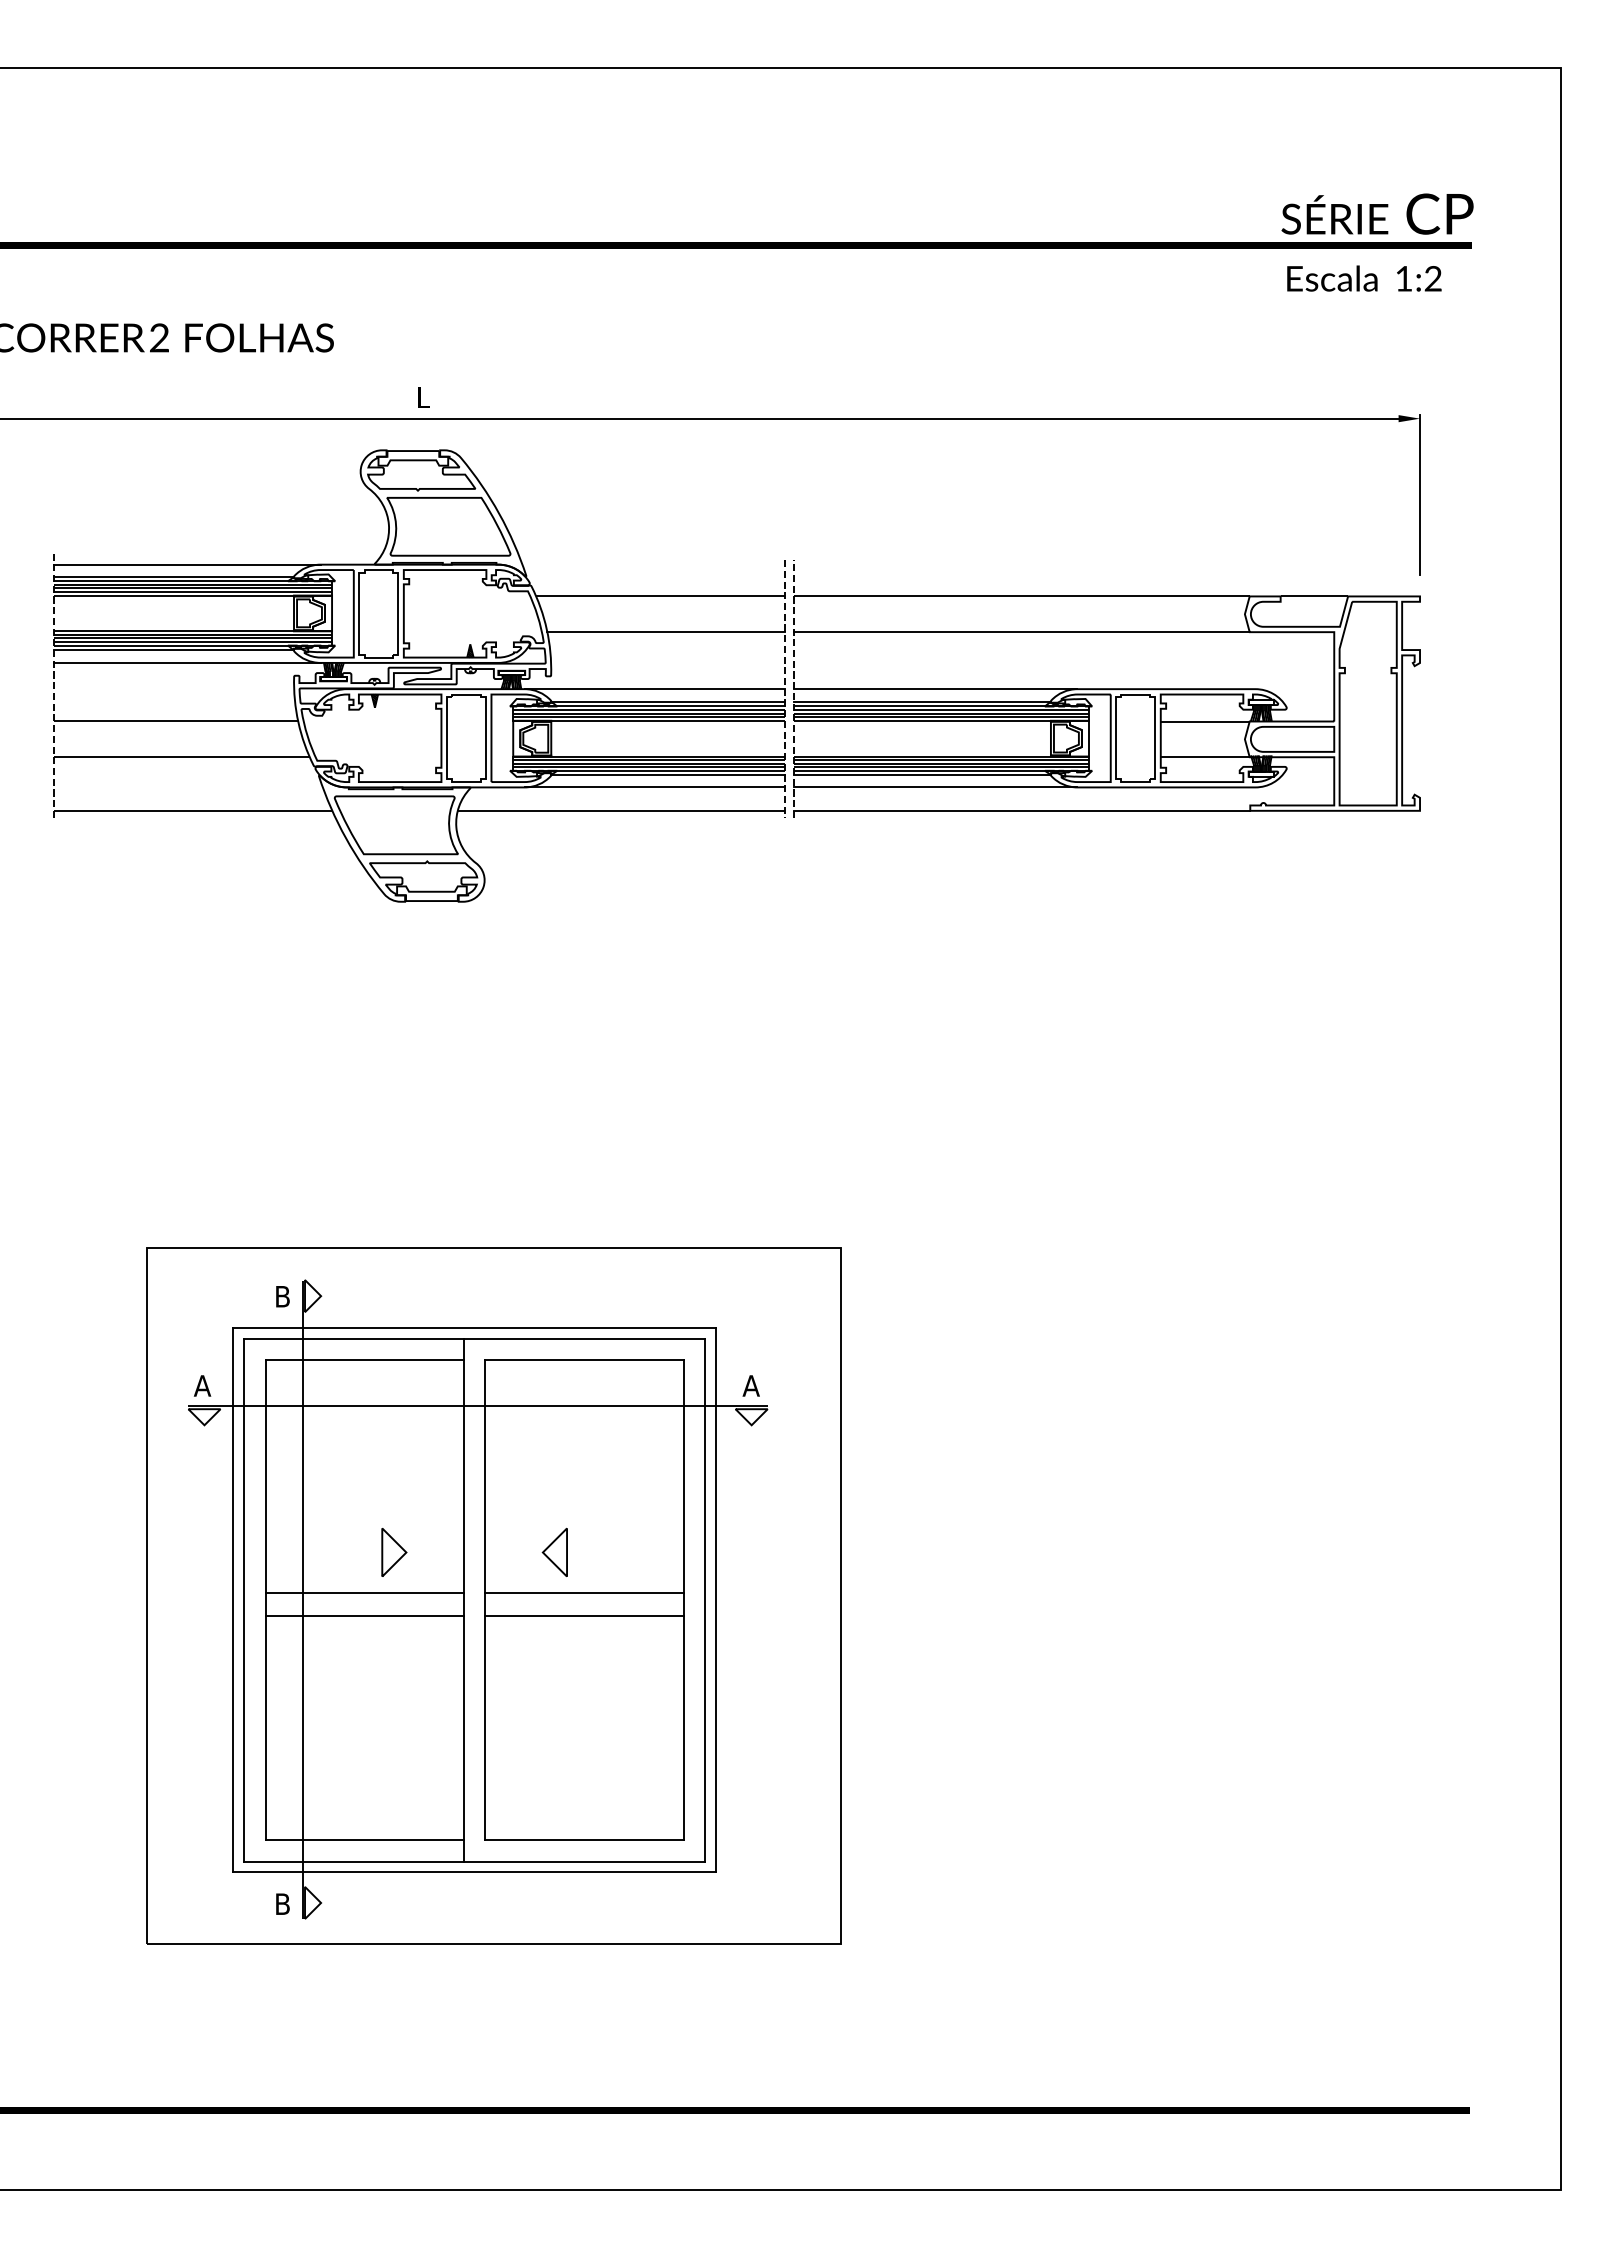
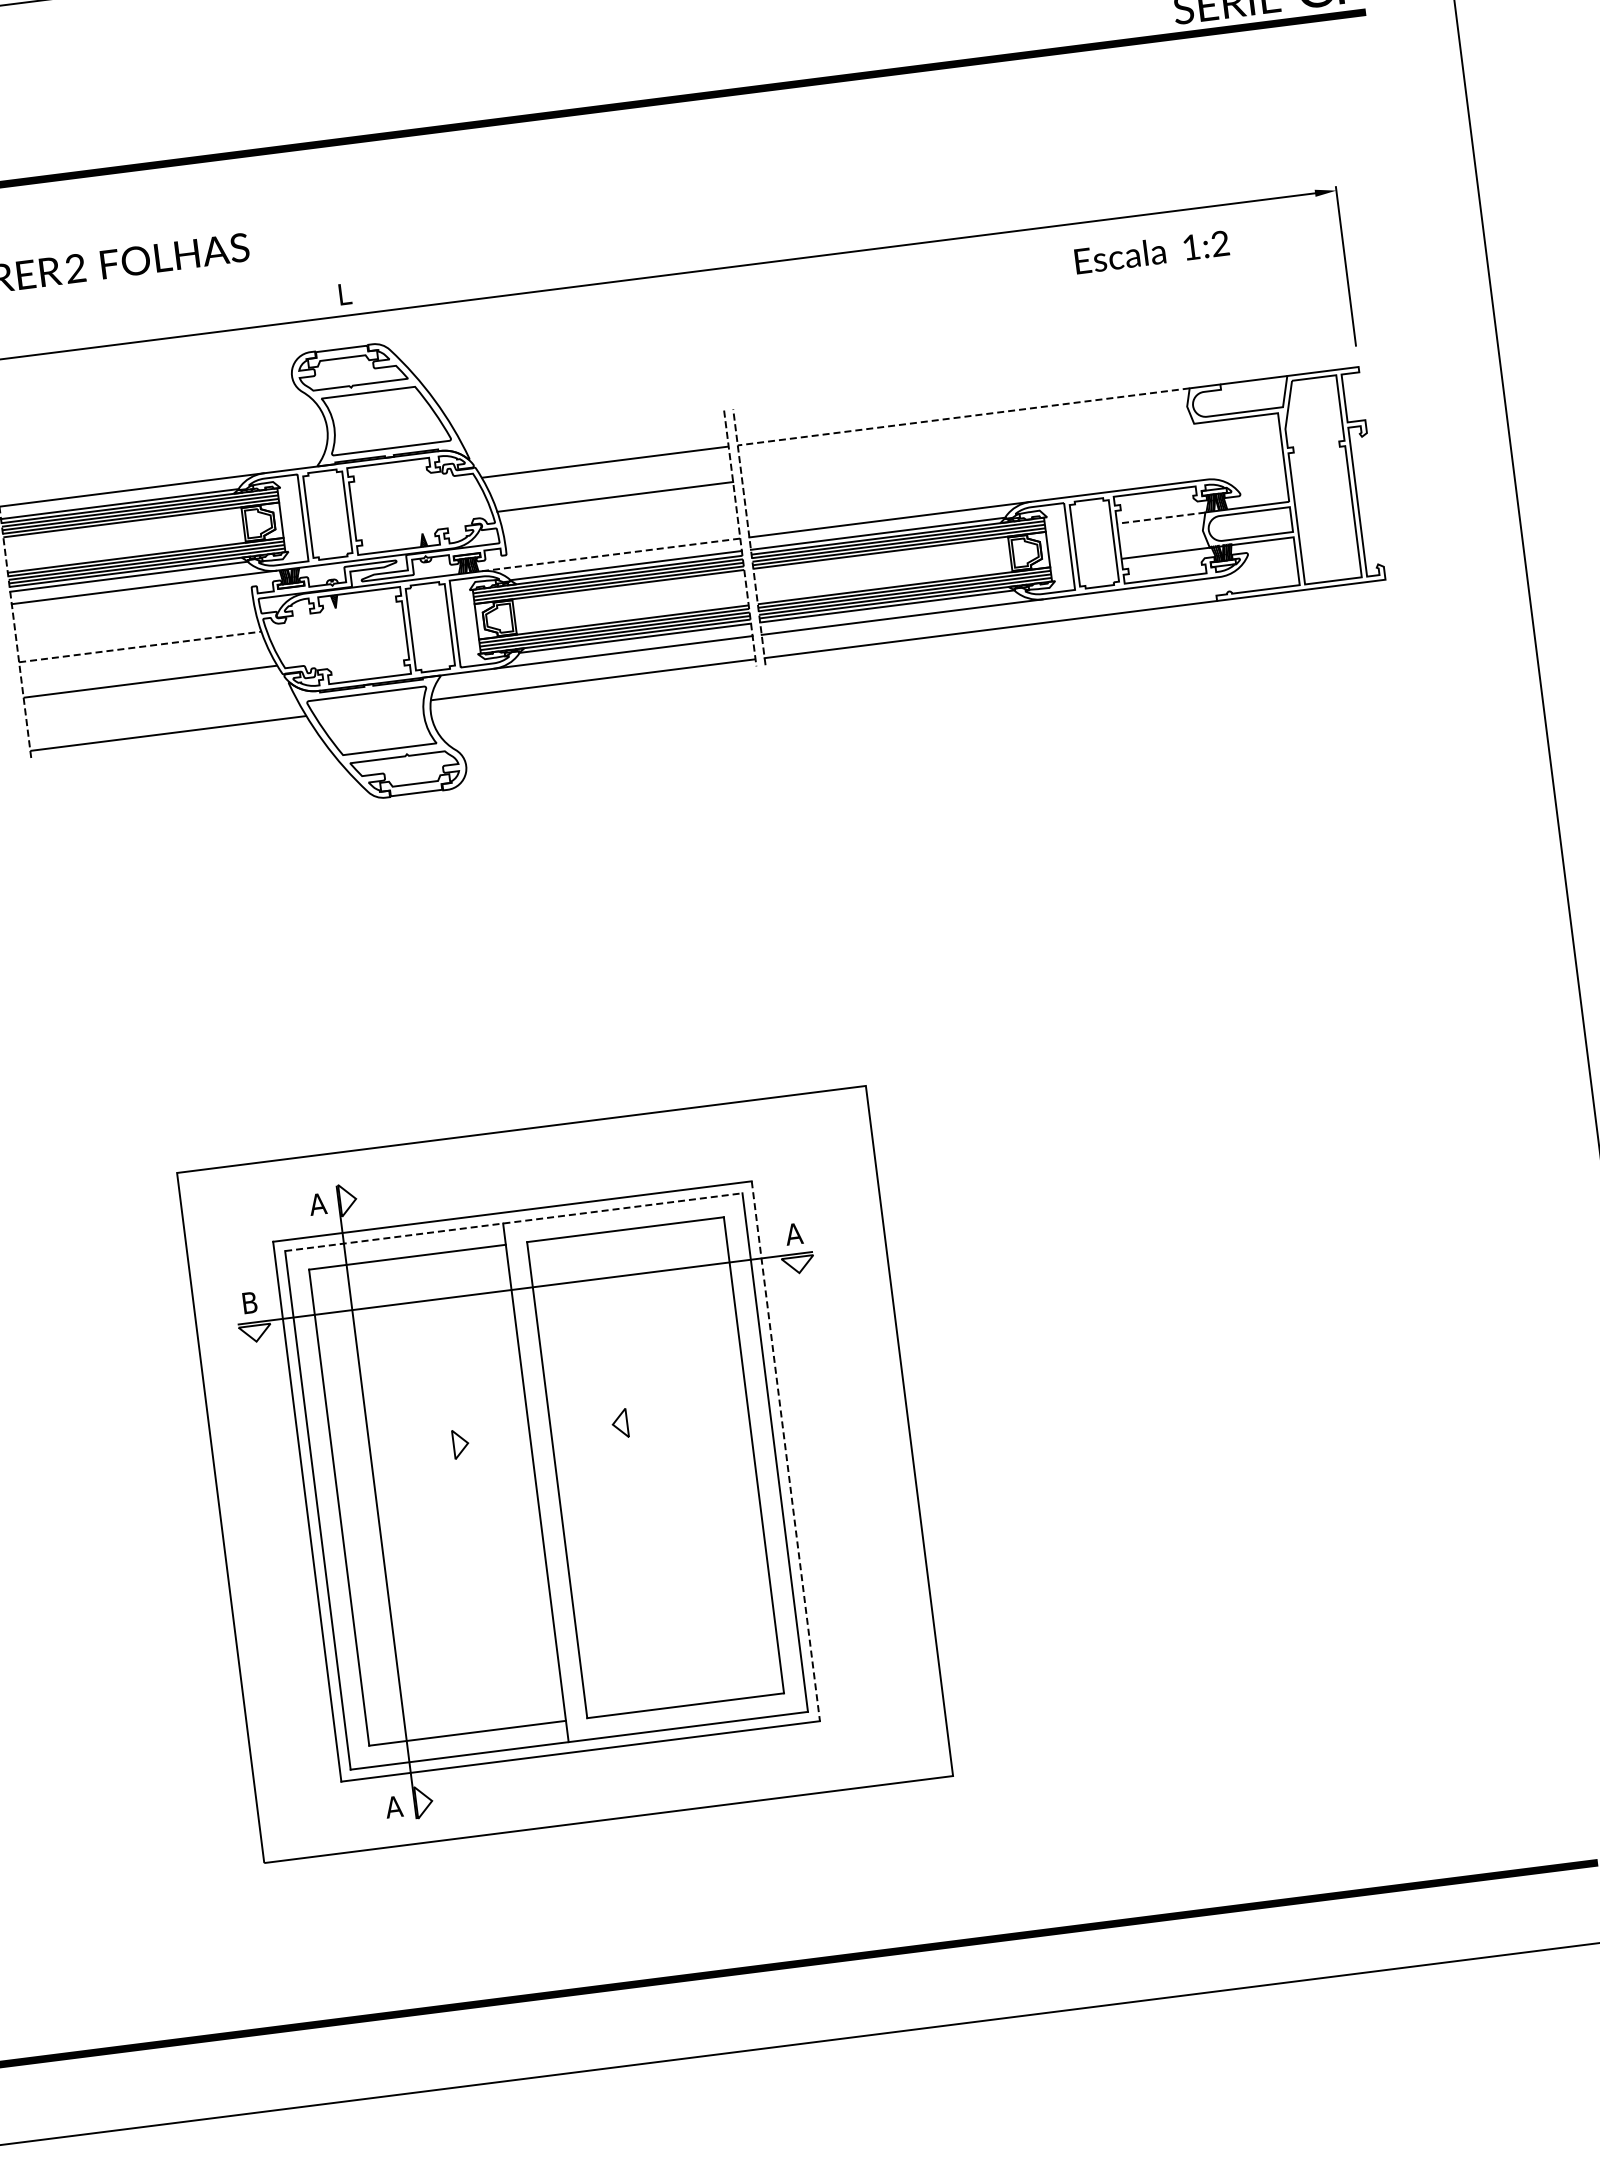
text: (1364, 278) -> (1152, 252), moved
line: (1021, 596) -> (963, 417), solid -> dashed
line: (1021, 632) -> (967, 452), removed
line: (655, 689) -> (611, 555), solid -> dashed
line: (176, 721) -> (140, 646), solid -> dashed
line: (1204, 721) -> (1160, 518), solid -> dashed
text: (282, 1296) -> (317, 1204), B -> A
line: (475, 1338) -> (514, 1221), solid -> dashed
text: (202, 1385) -> (249, 1302), A -> B
part: (554, 1551) -> (619, 1423), size x0.6
part: (394, 1552) -> (461, 1444), size x0.6
line: (364, 1593) -> (436, 1488), removed
line: (584, 1593) -> (654, 1460), removed
line: (715, 1600) -> (785, 1451), solid -> dashed
line: (364, 1615) -> (439, 1510), removed
line: (584, 1615) -> (657, 1482), removed
text: (282, 1903) -> (393, 1806), B -> A

